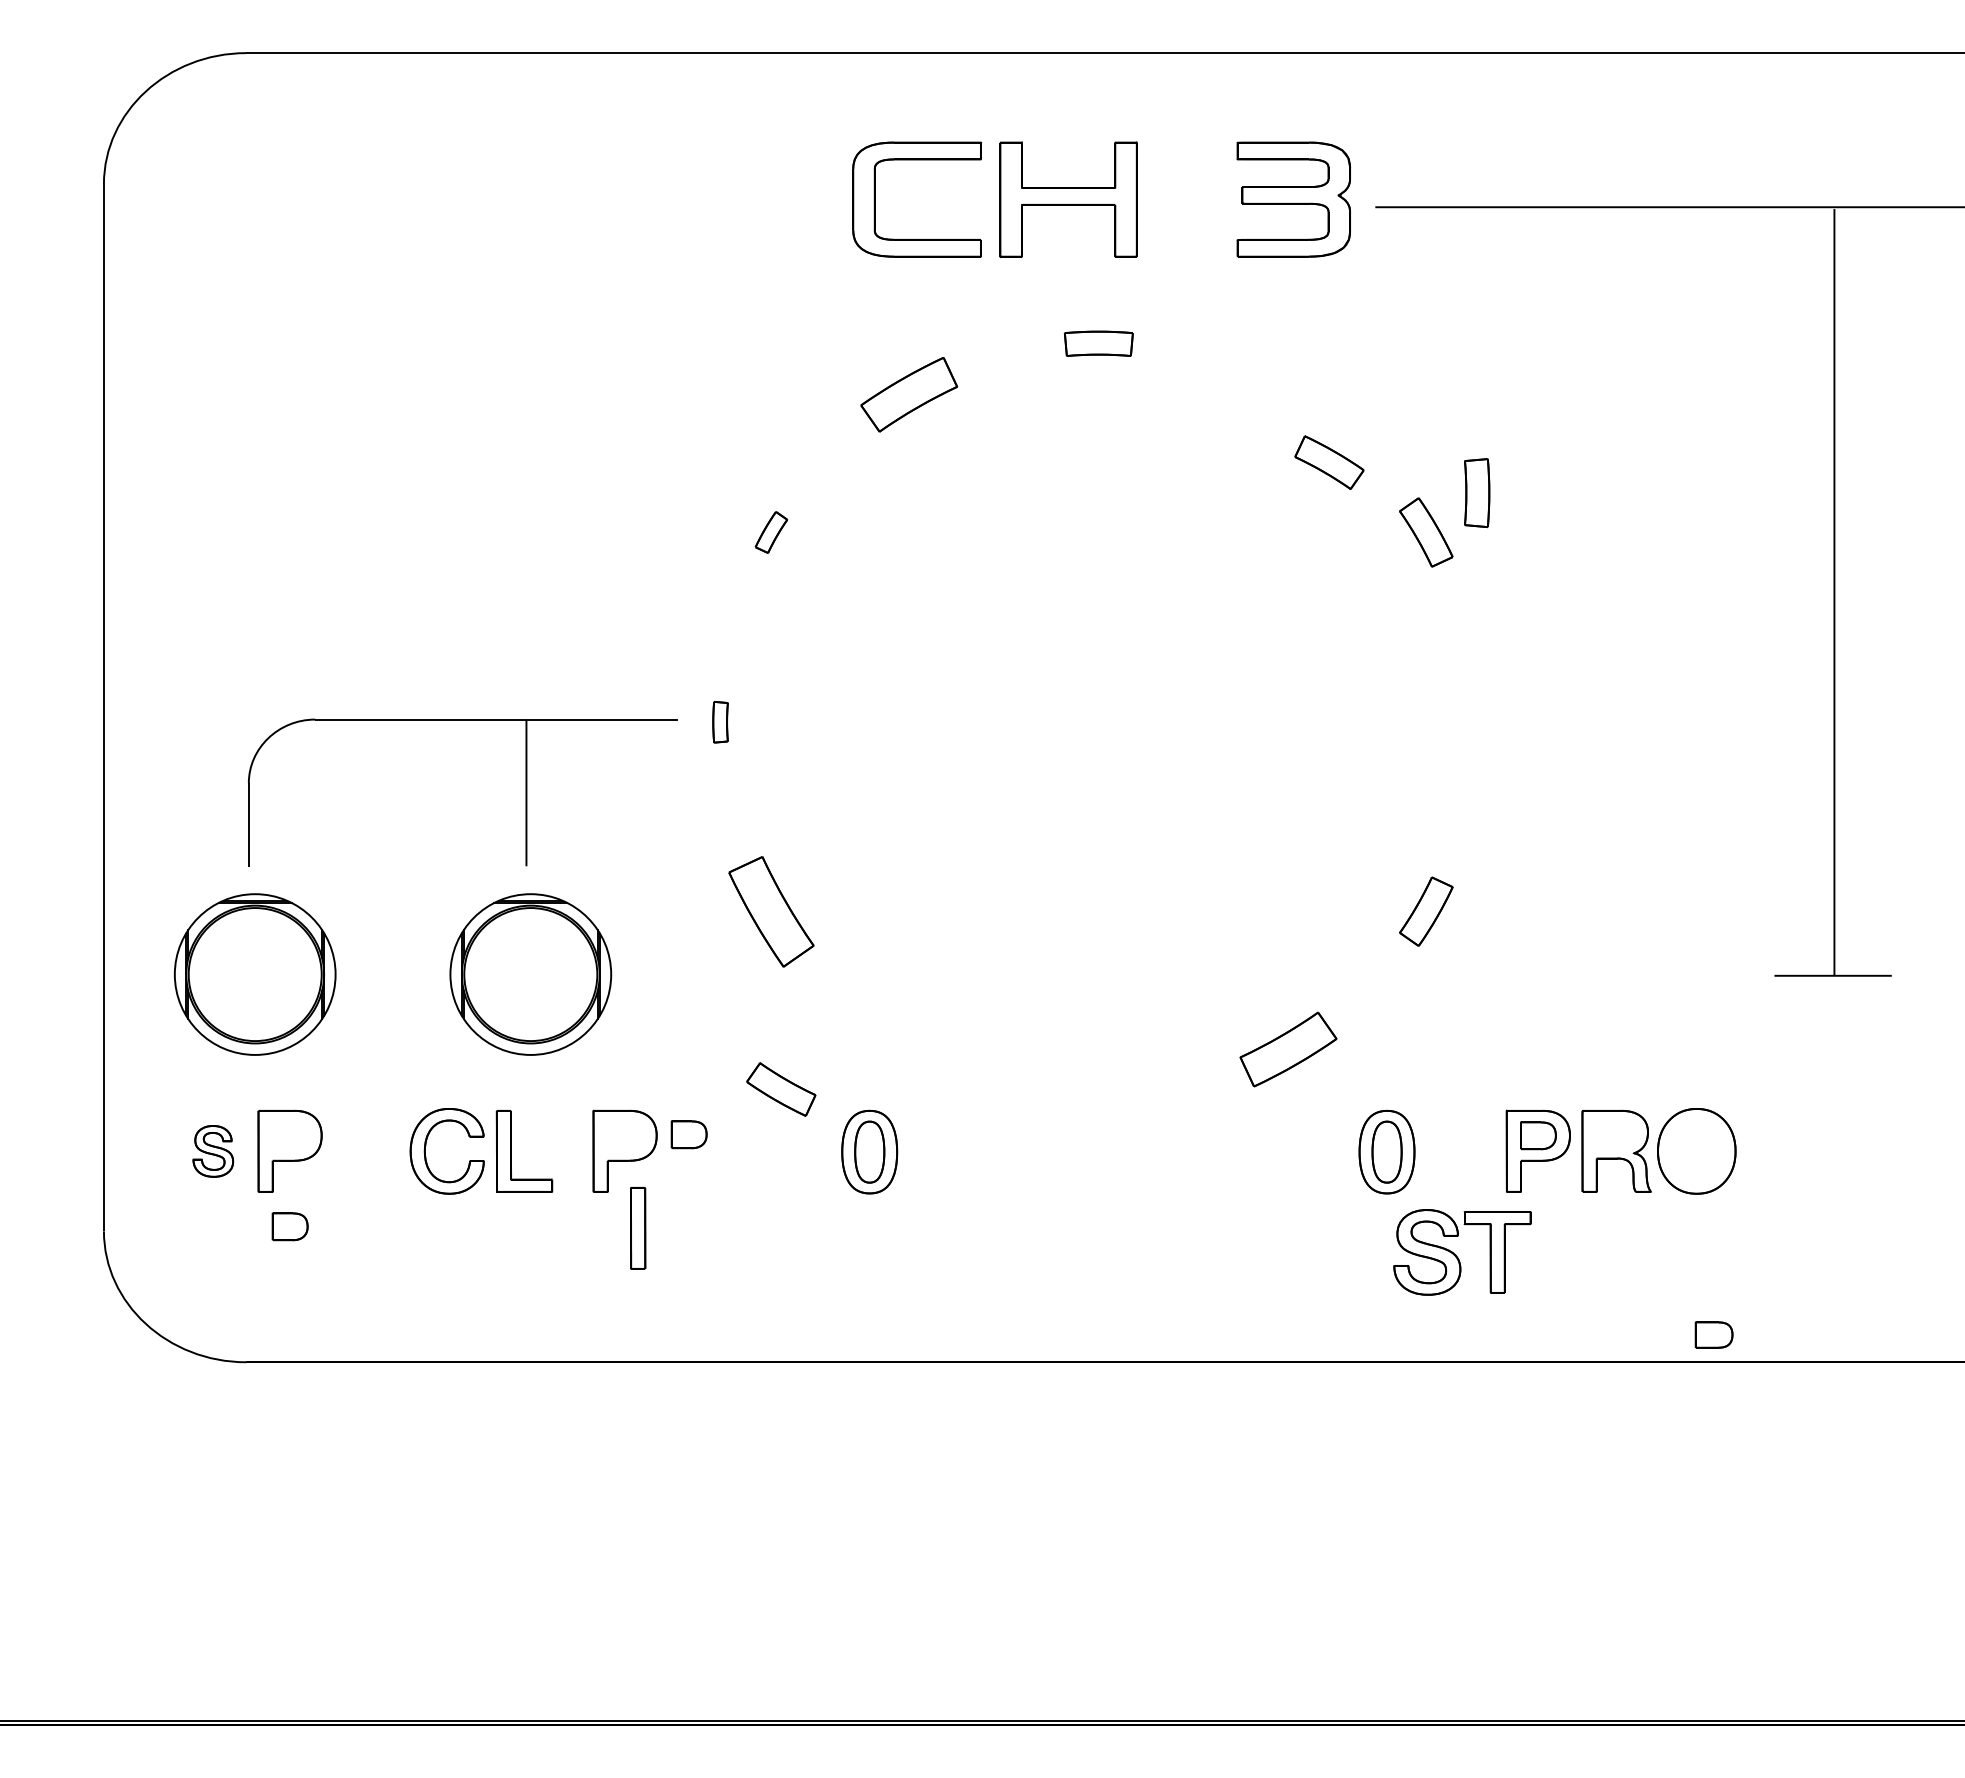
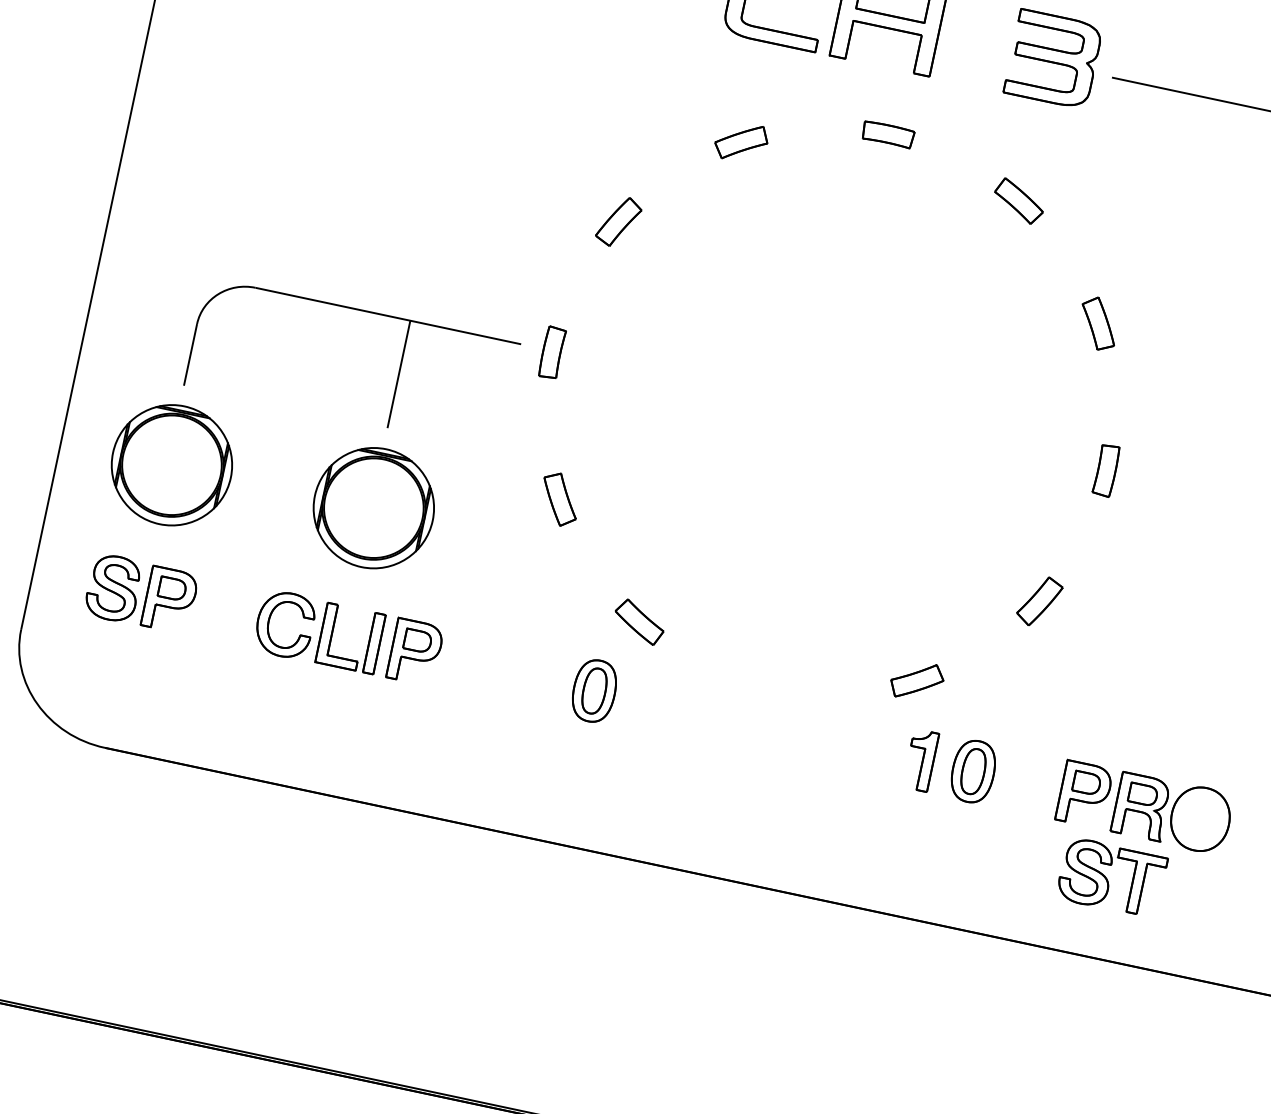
part: (909, 394) -> (741, 142), size x0.71
part: (1329, 462) -> (1019, 201), moved
part: (1477, 493) -> (1106, 470), moved
part: (771, 532) -> (618, 221), size x1.67
part: (720, 722) -> (552, 353), size x1.67
part: (771, 911) -> (559, 499), size x0.62
part: (1288, 1049) -> (917, 681), size x0.71
part: (781, 1089) -> (639, 622), moved
part: (688, 1134) -> (417, 640), moved
part: (213, 1151) -> (113, 588), size x1.67
part: (1314, 1151) -> (920, 759), added
part: (289, 1226) -> (172, 588), moved
part: (638, 1228) -> (374, 643), moved
part: (1457, 1256) -> (1107, 880), moved
part: (1713, 1334) -> (1142, 794), moved

